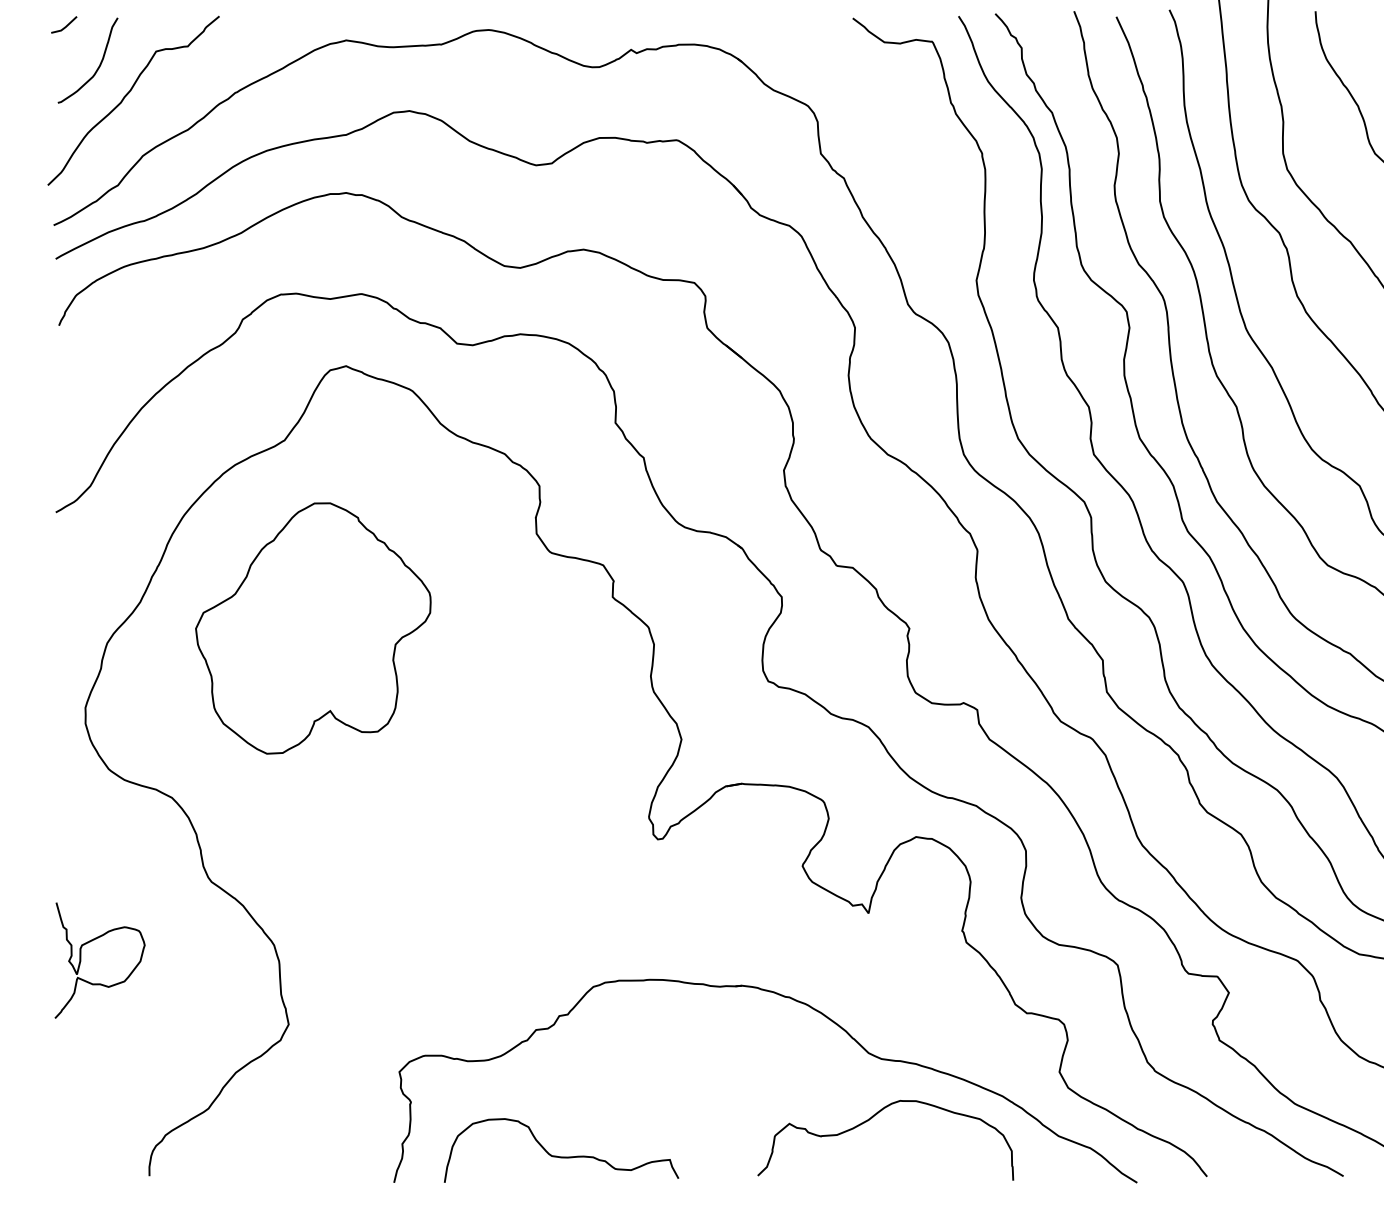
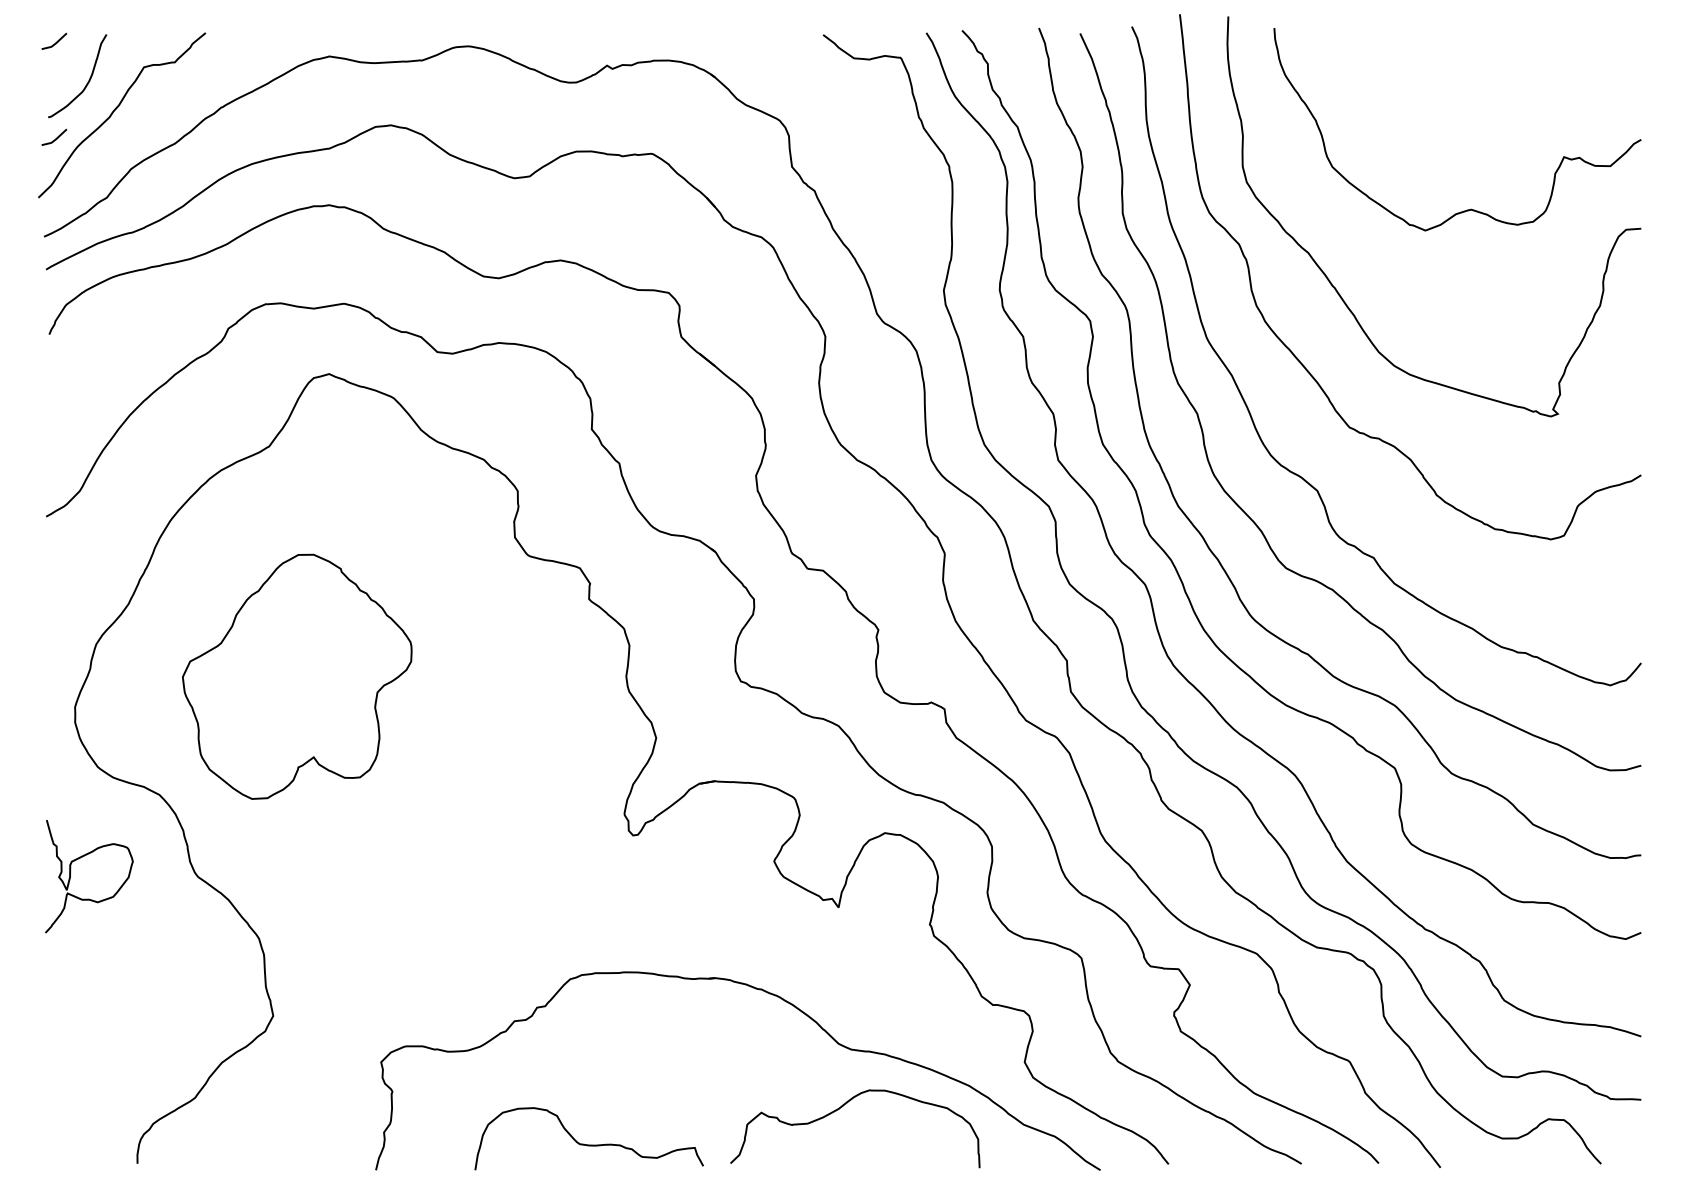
line: (66, 123) -> (56, 137), added
part: (313, 628) -> (297, 676), moved
curve: (81, 954) -> (71, 870), moved
curve: (560, 1156) -> (588, 1144), moved

